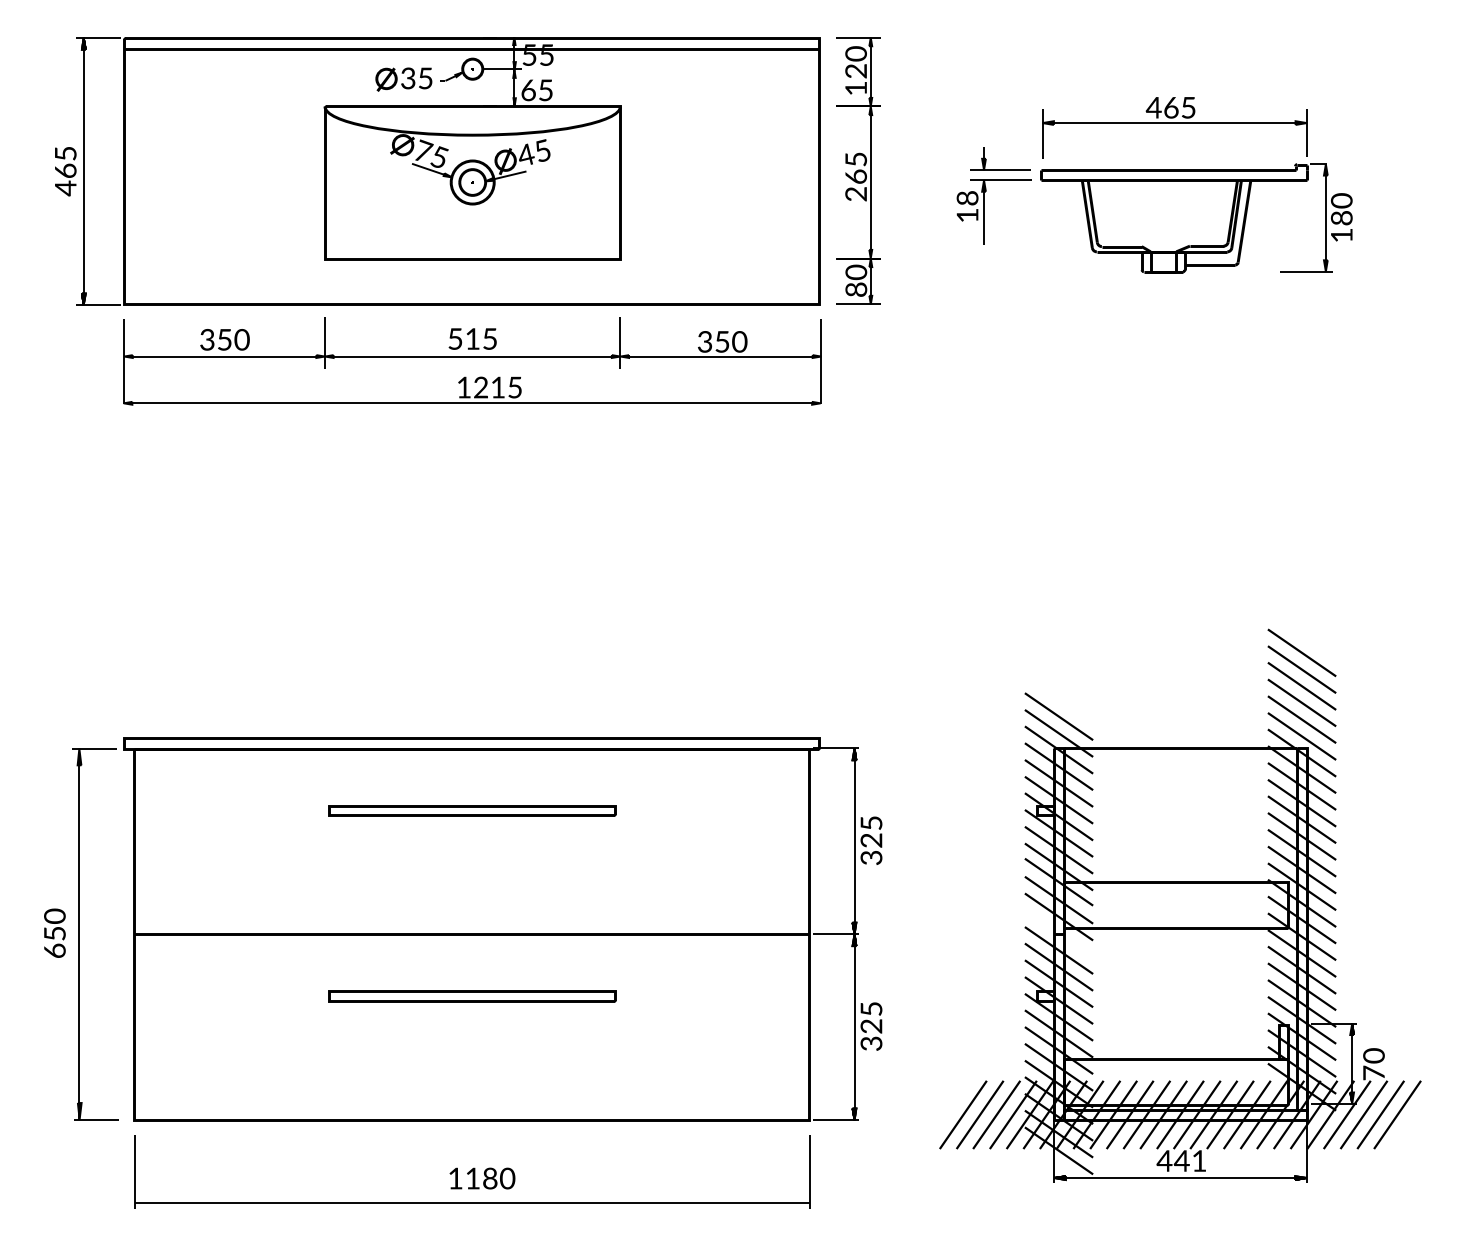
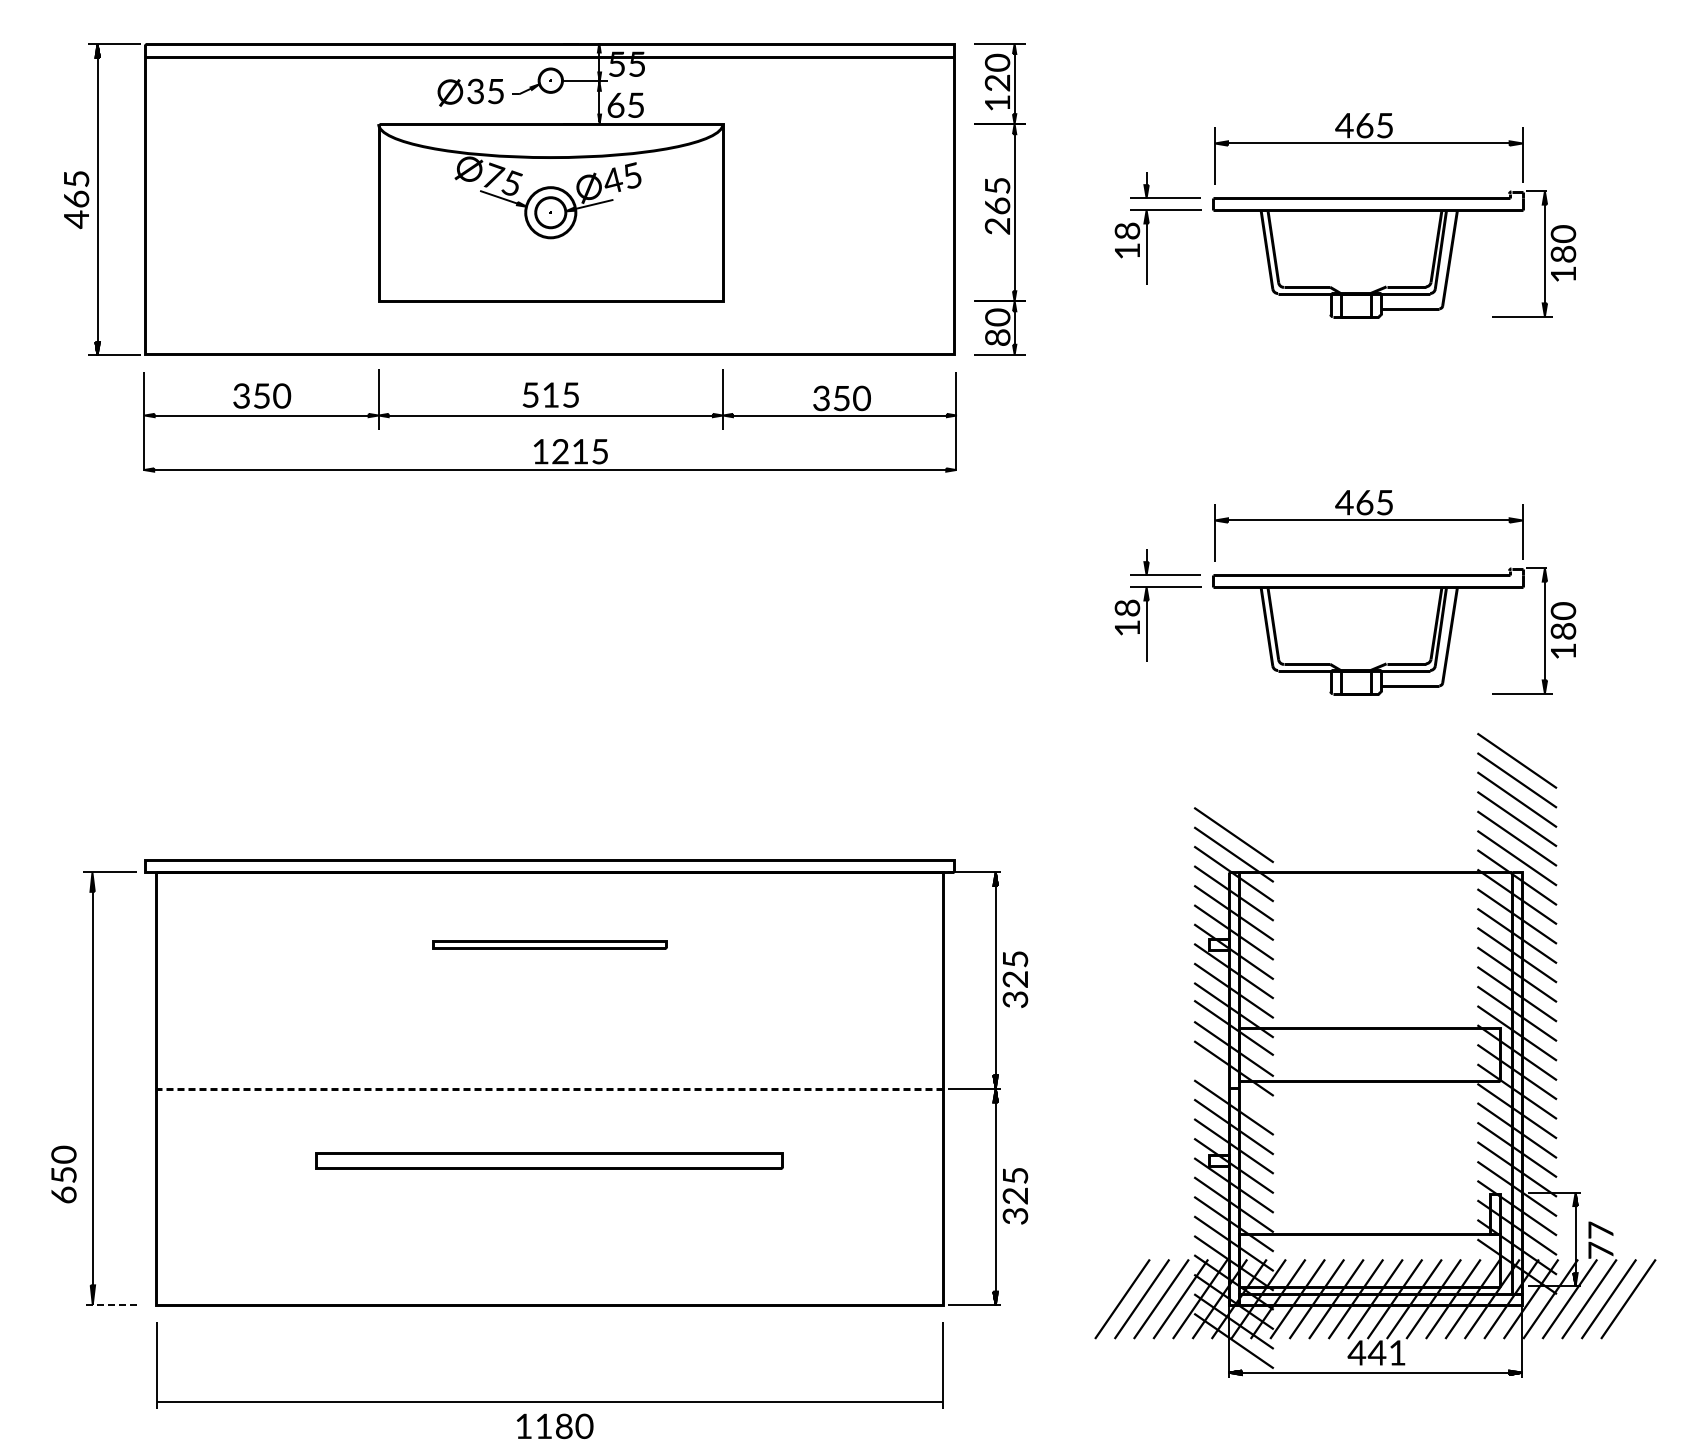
part: (1154, 508) -> (1345, 592), added
part: (471, 810) -> (549, 944), size x0.7
text: (54, 933) -> (63, 1174), moved
line: (470, 934) -> (548, 1088), solid -> dashed
part: (471, 995) -> (549, 1160), size x1.4
text: (1373, 1055) -> (1600, 1230), 70 -> 77
line: (96, 1120) -> (112, 1305), solid -> dashed
text: (481, 1178) -> (554, 1426), moved

